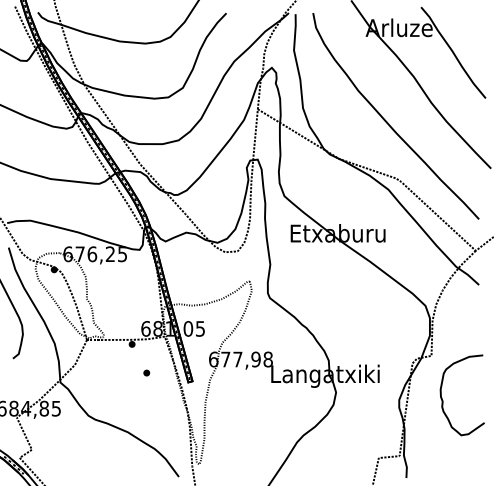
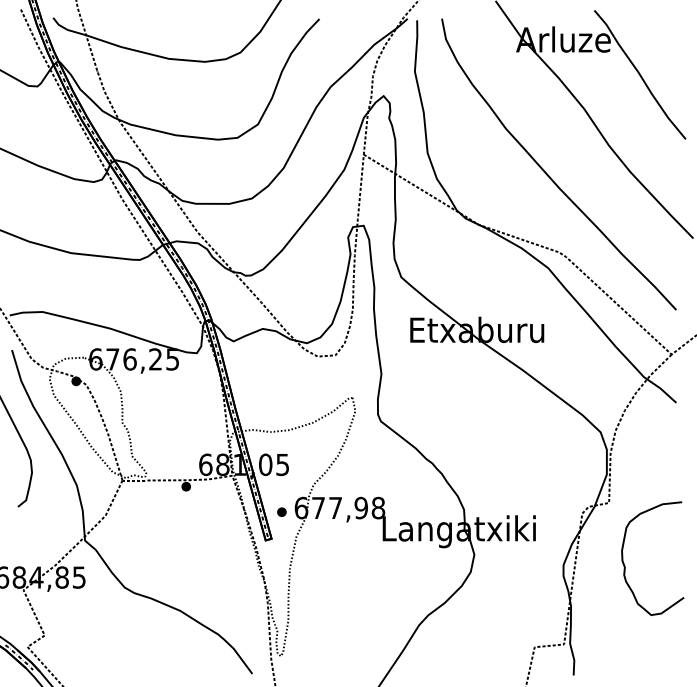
part: (146, 372) -> (281, 511), moved

